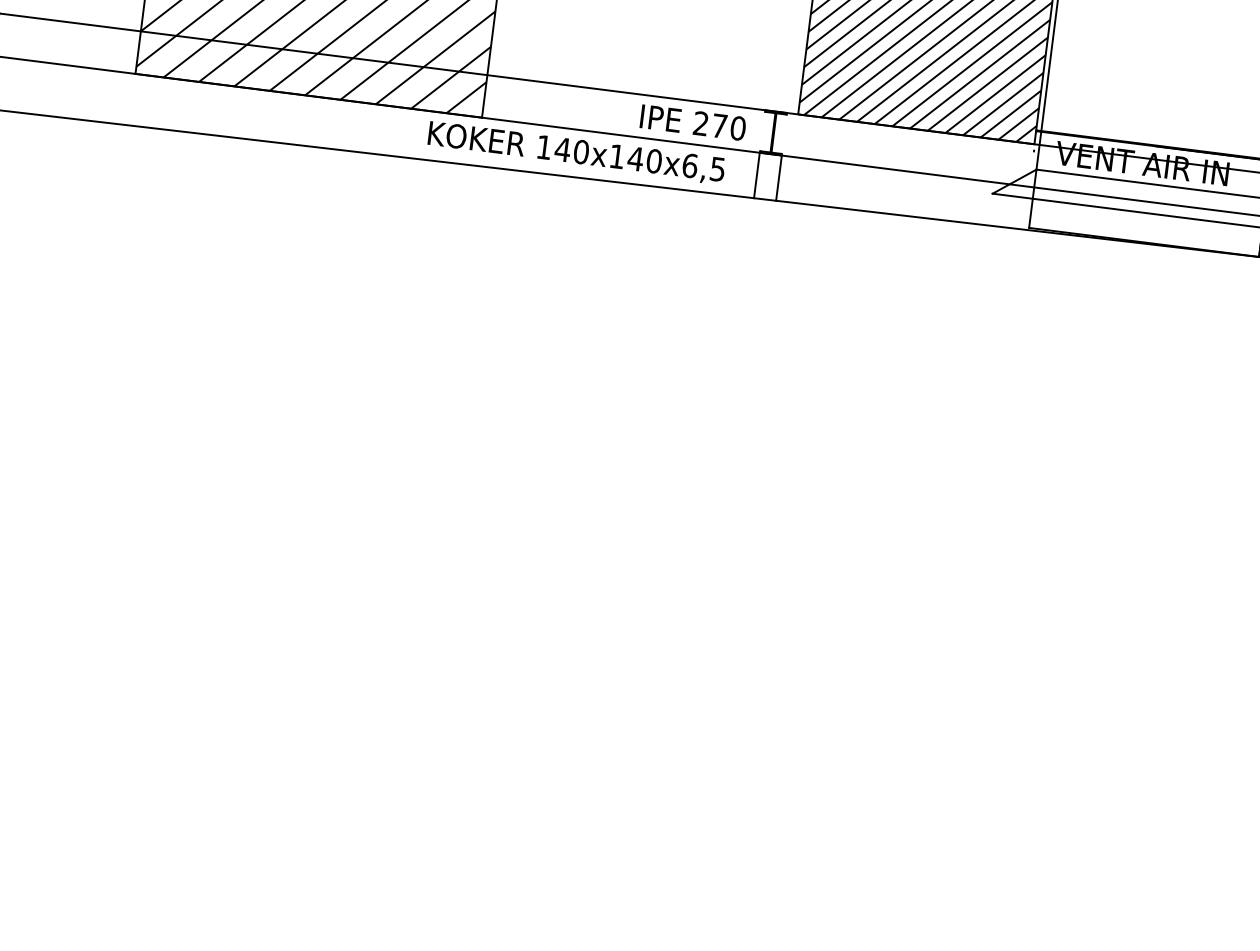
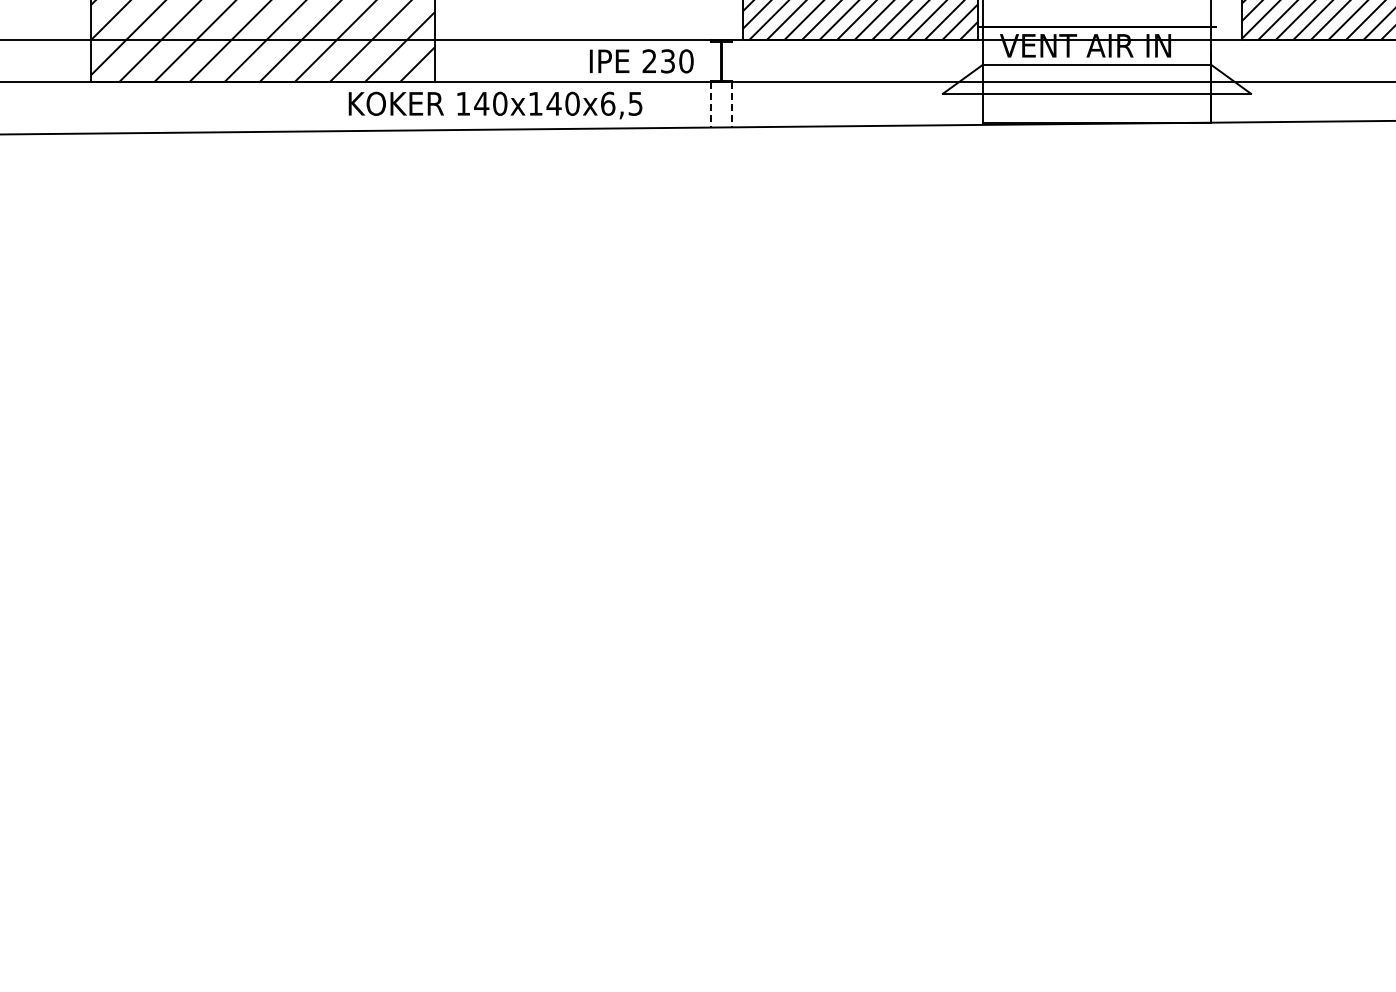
text: (719, 126) -> (667, 61), 270 -> 230
text: (576, 153) -> (495, 105), moved
line: (756, 175) -> (710, 105), solid -> dashed
line: (779, 178) -> (732, 105), solid -> dashed

